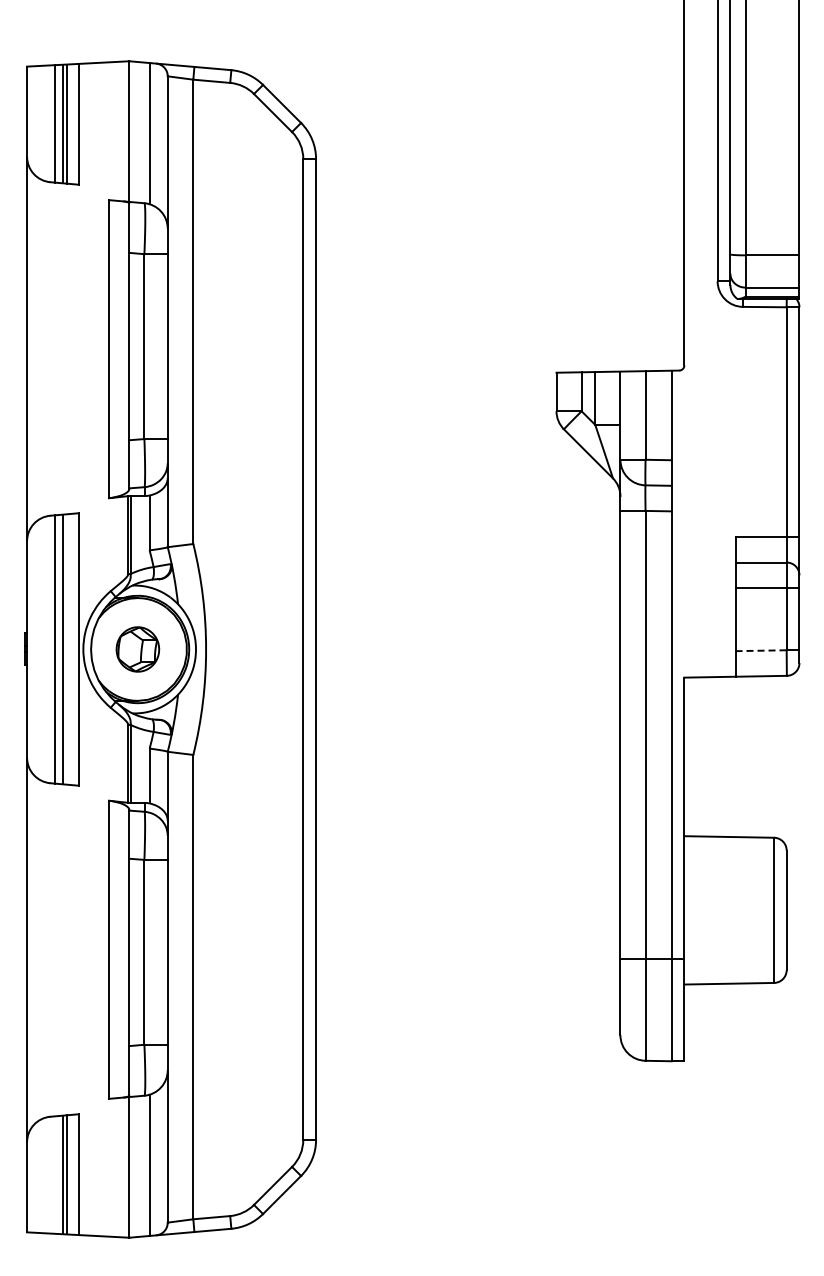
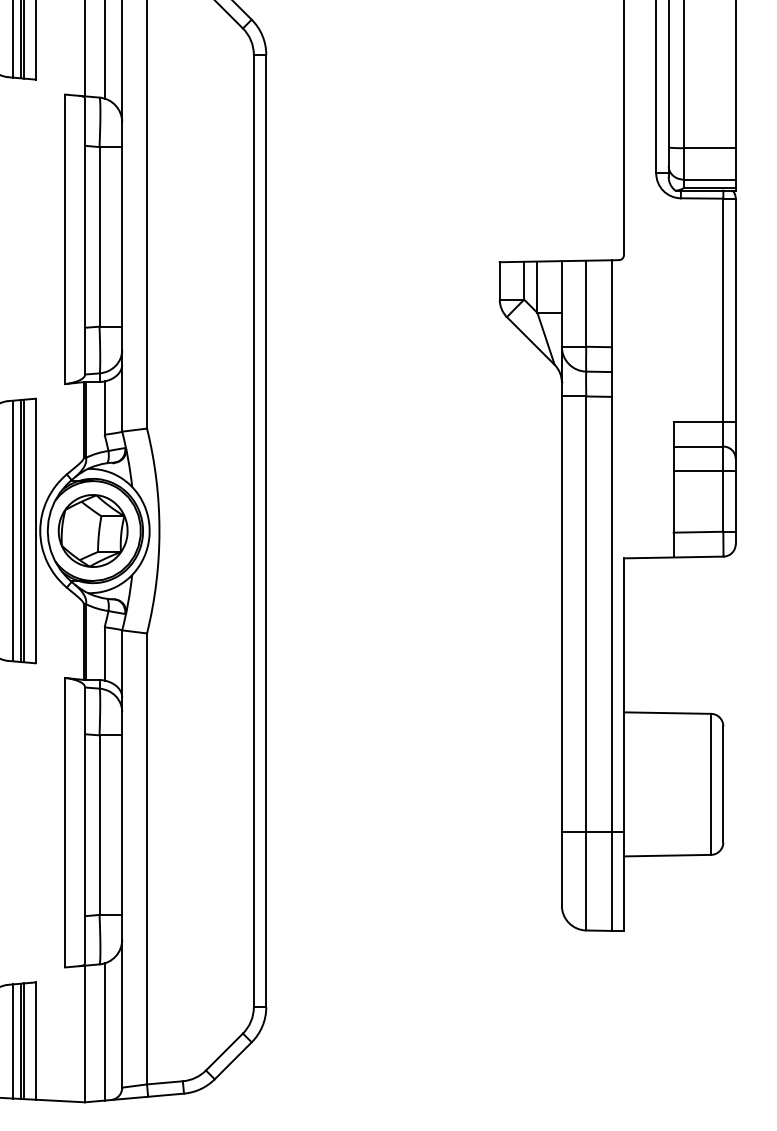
line: (67, 649) -> (24, 531), added
part: (137, 649) -> (92, 531), size x1.67
line: (761, 650) -> (698, 532), dashed -> solid
line: (55, 1174) -> (13, 1040), added

